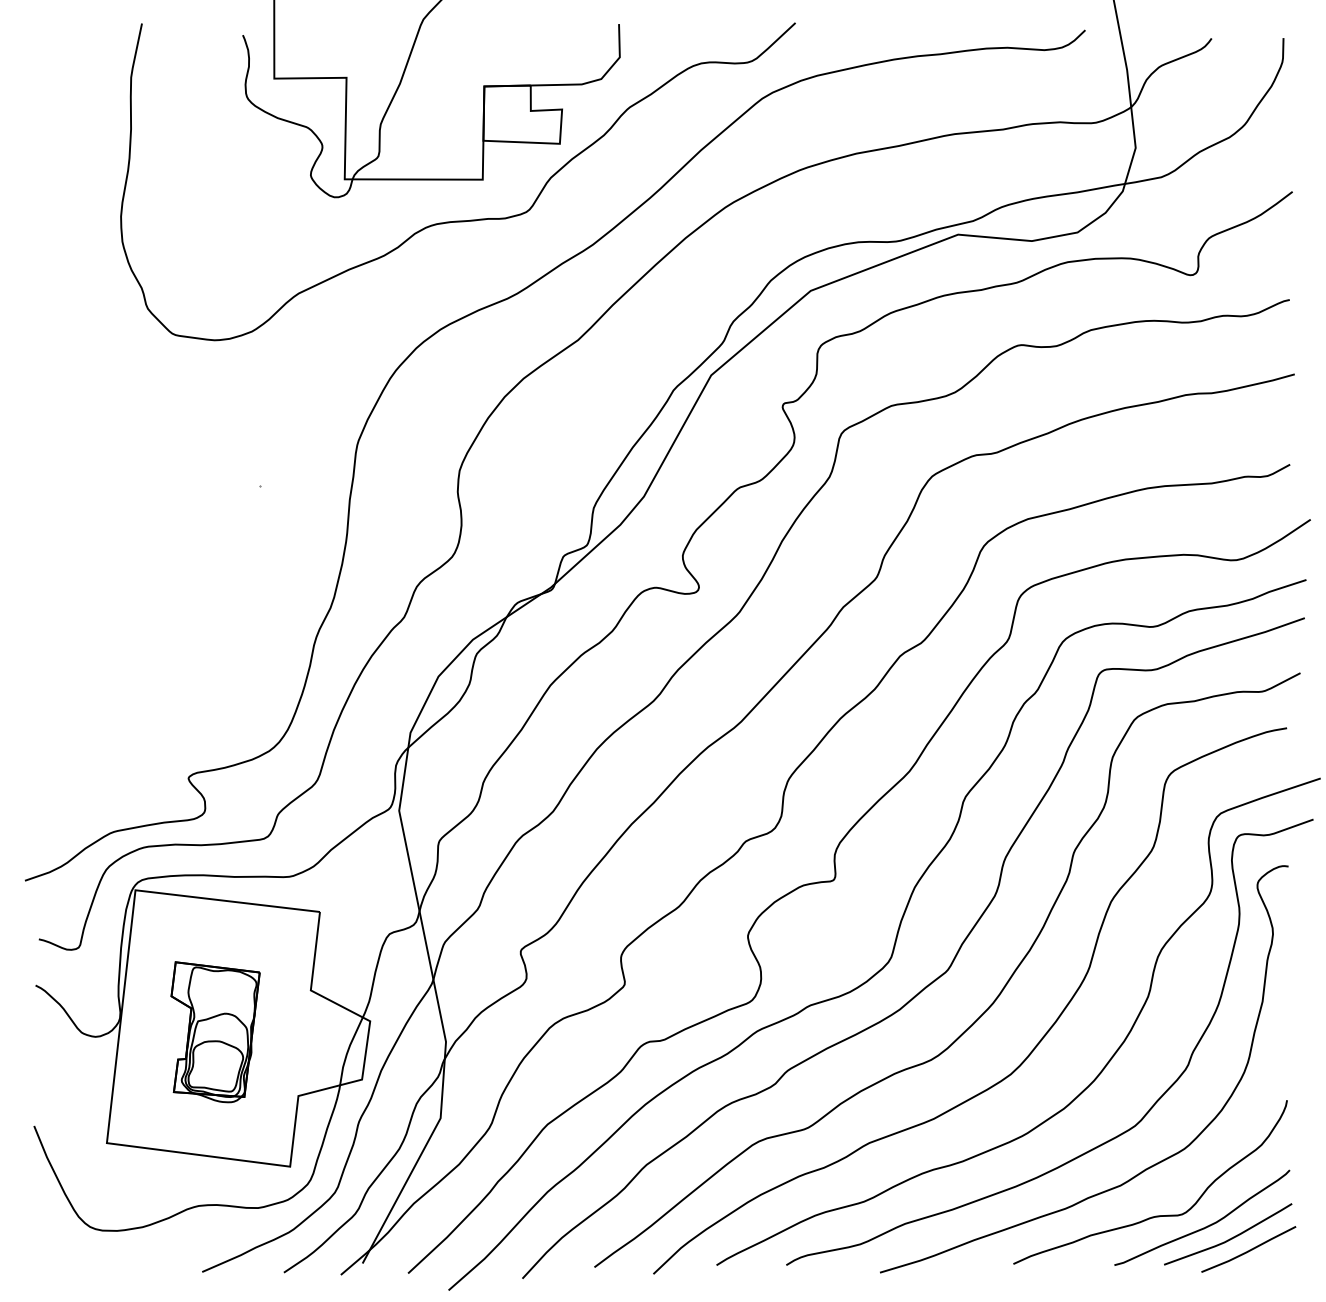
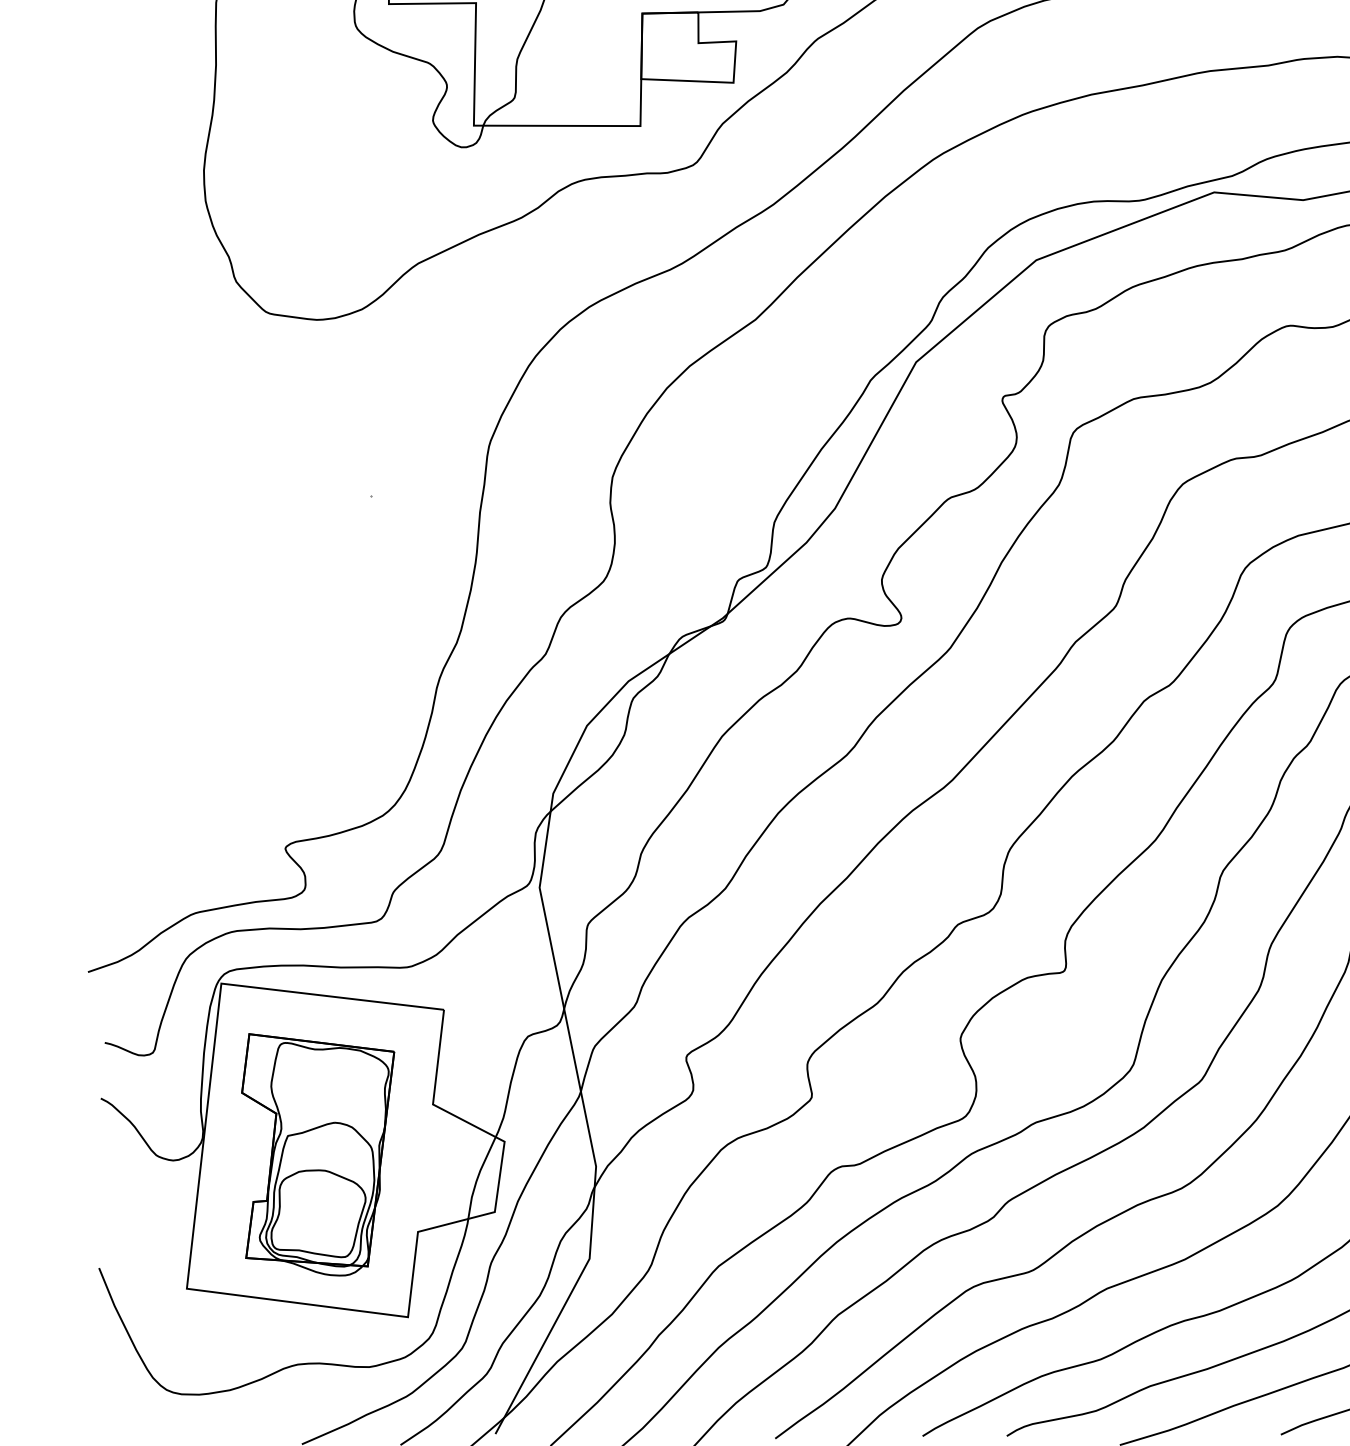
part: (215, 1032) -> (317, 1155), size x1.43

